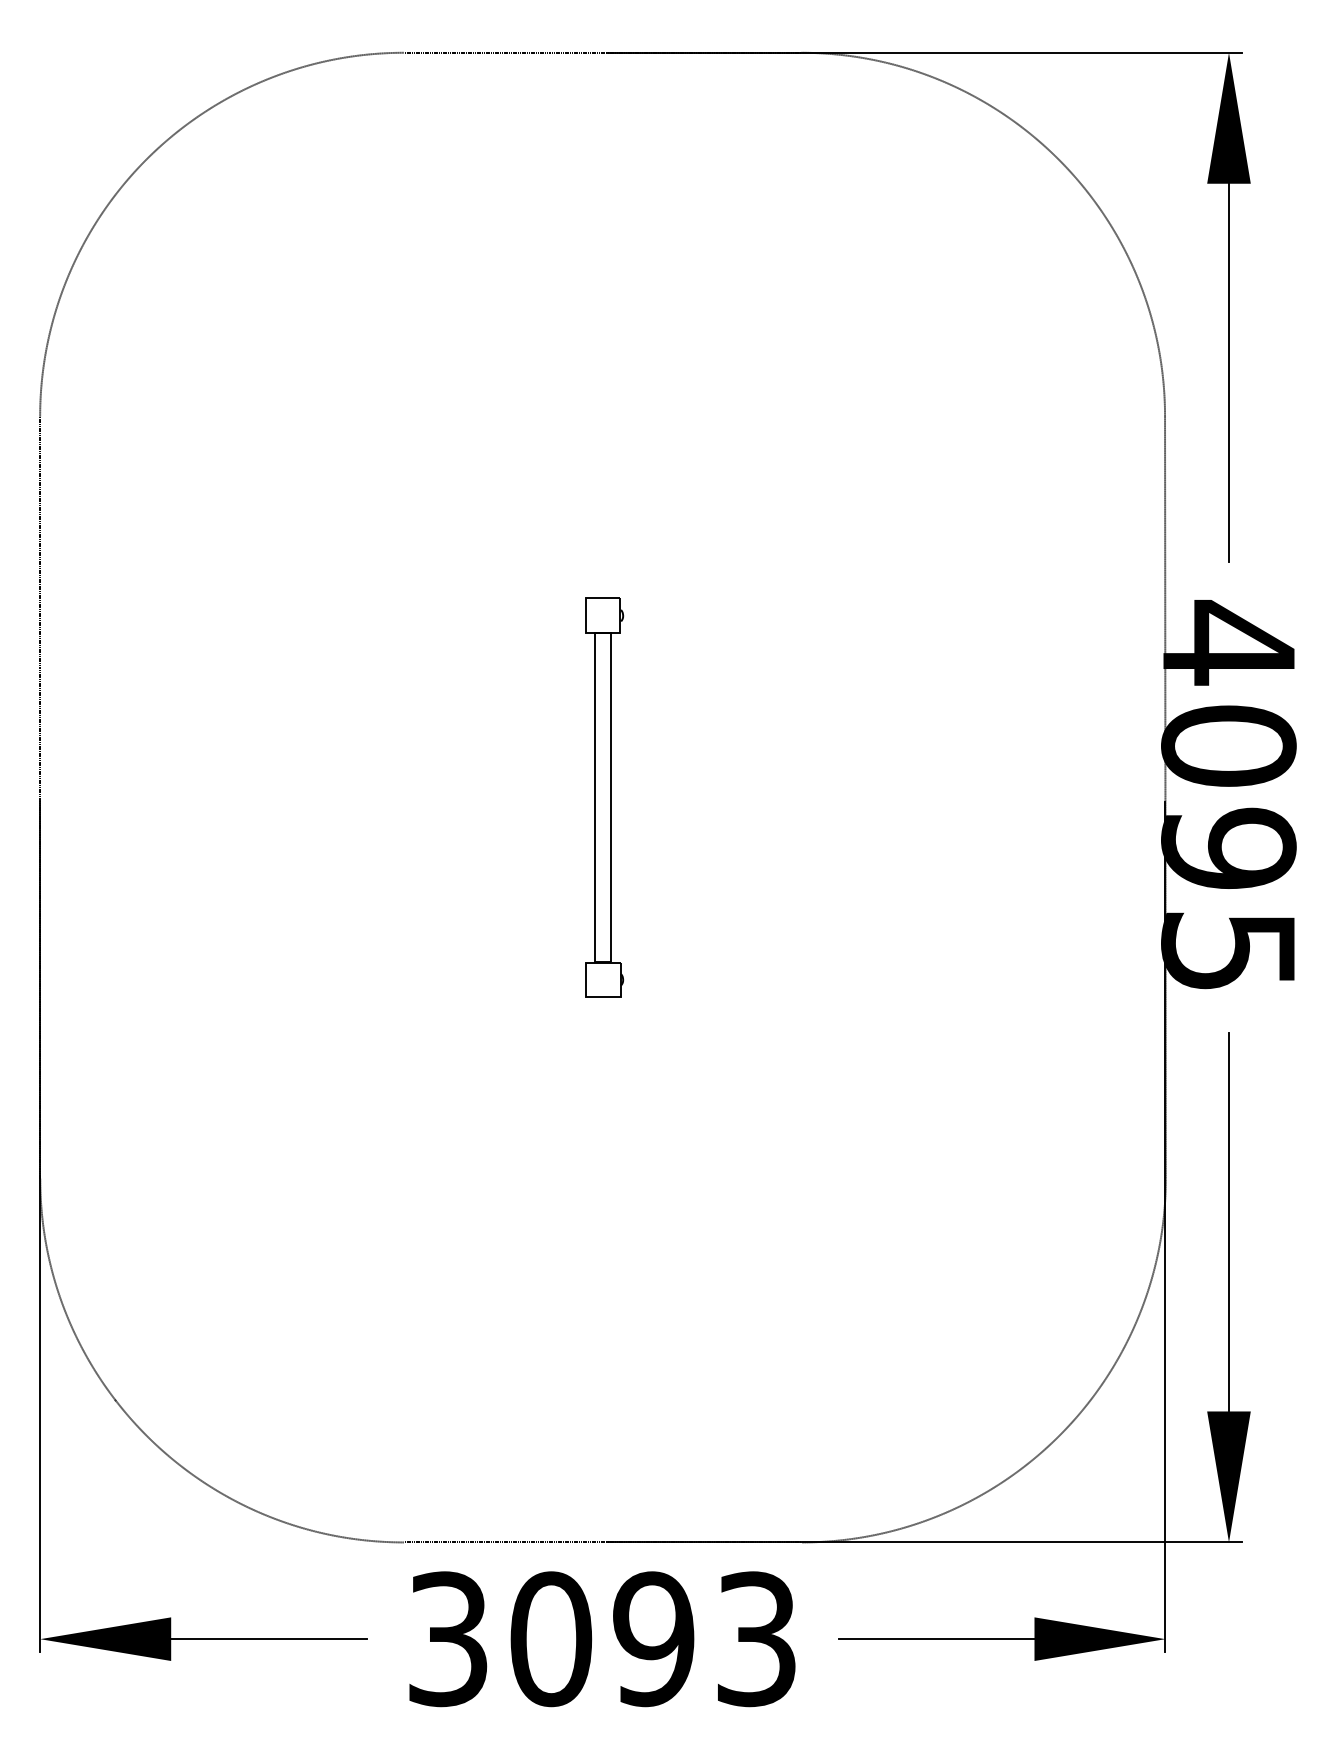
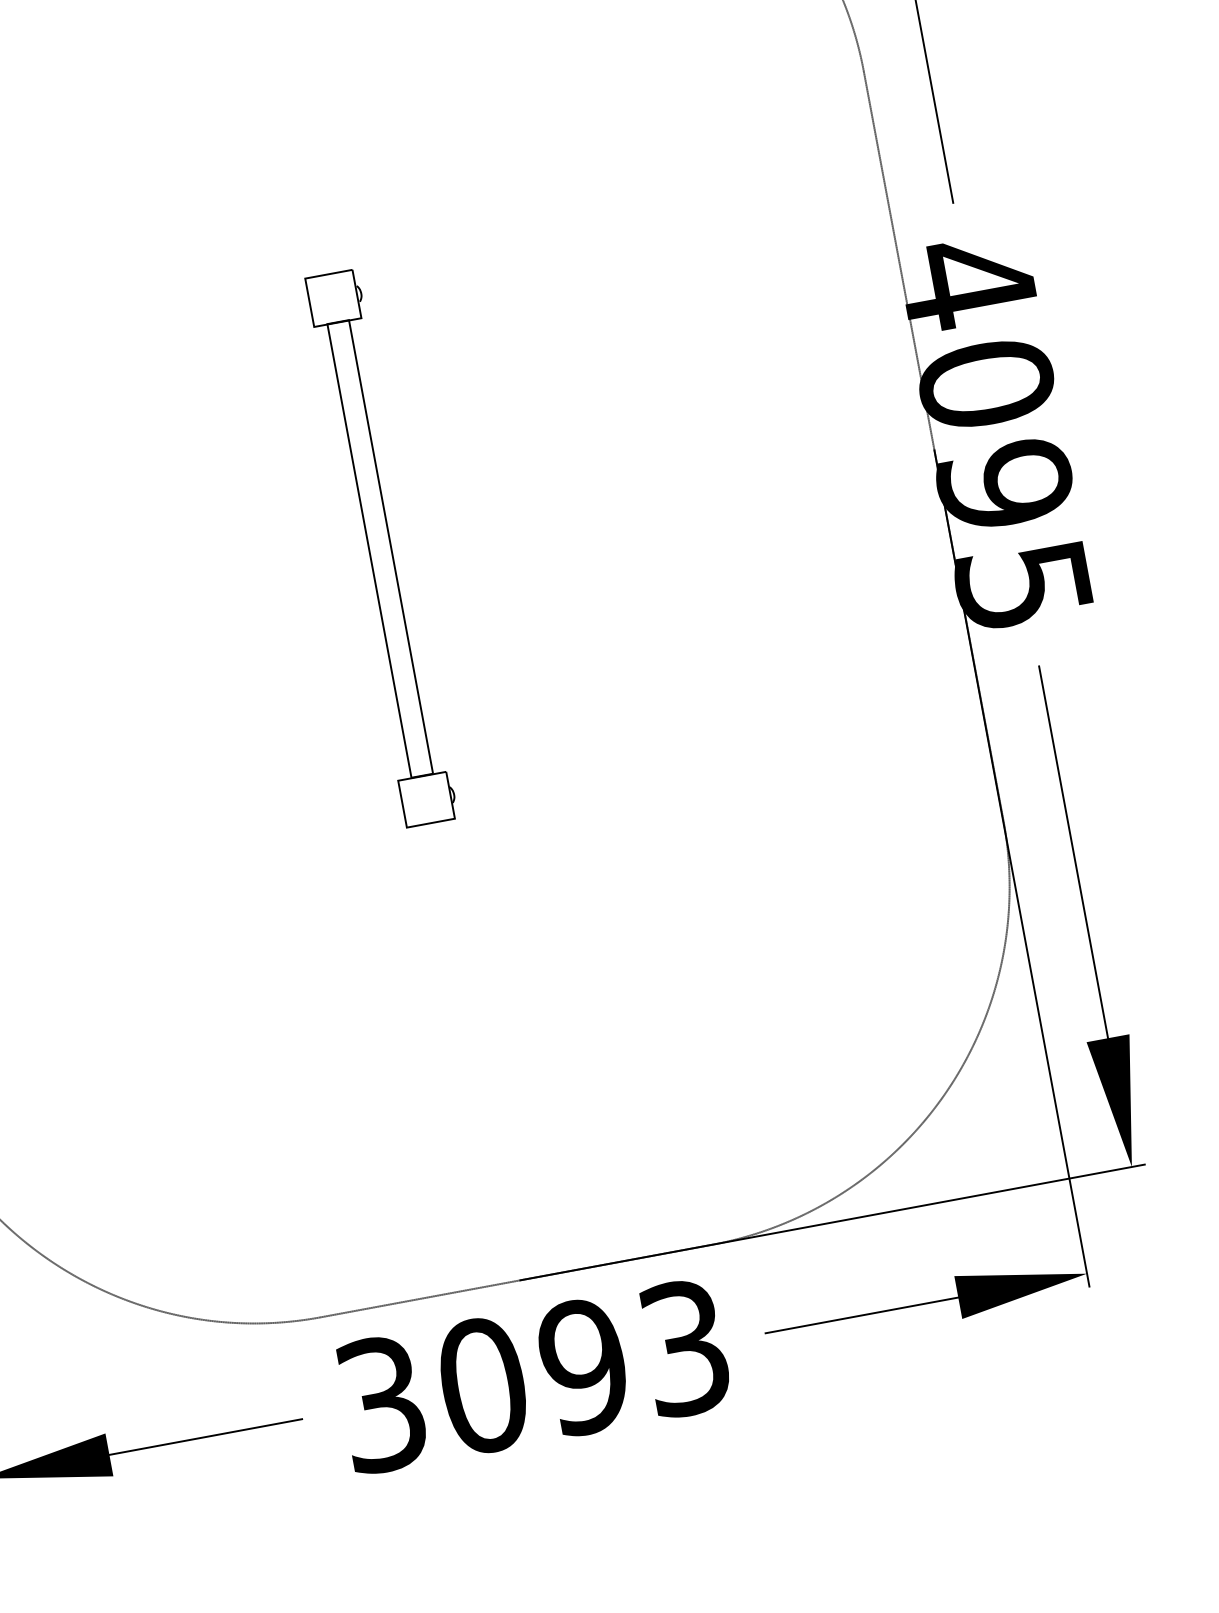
part: (604, 797) -> (382, 548), size x1.4

